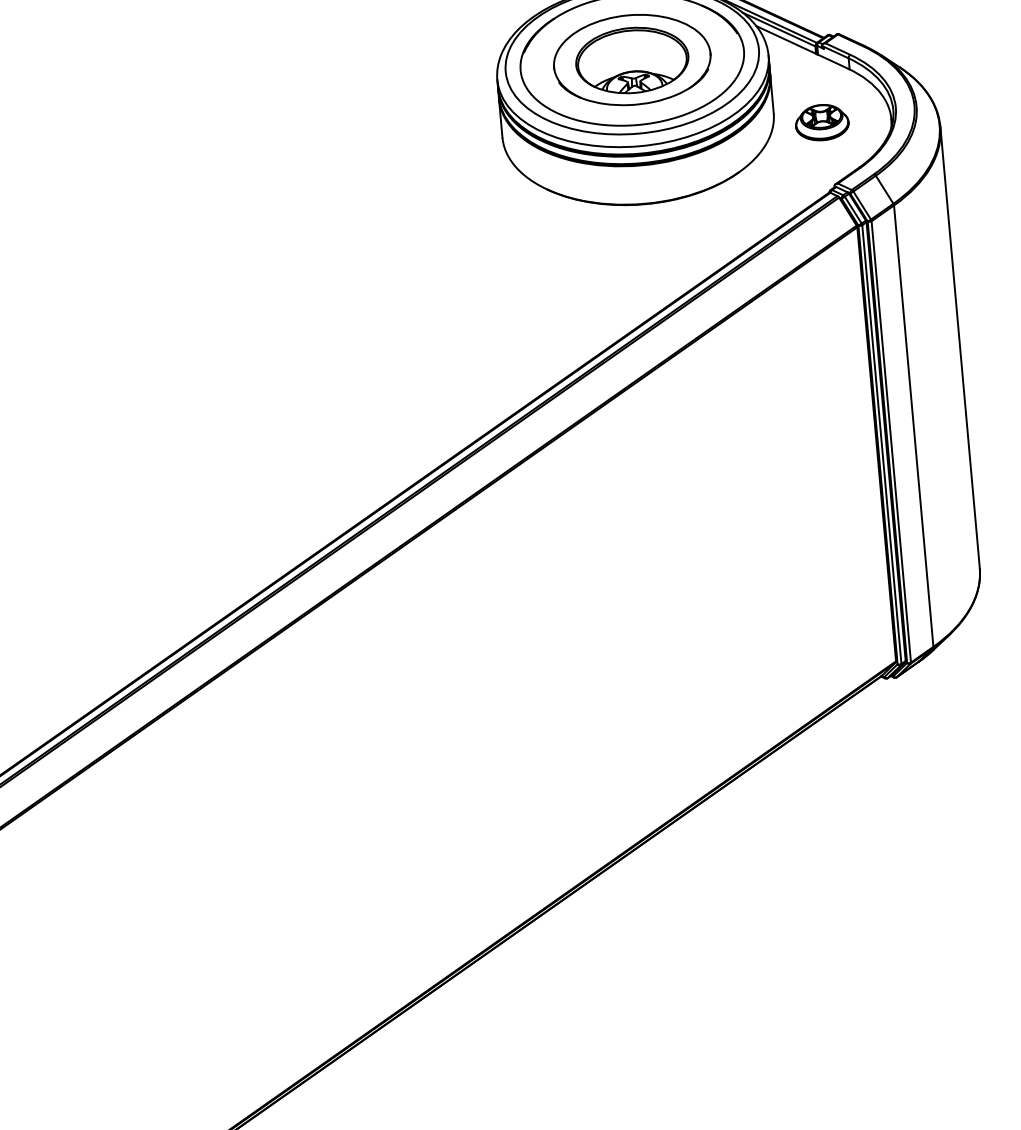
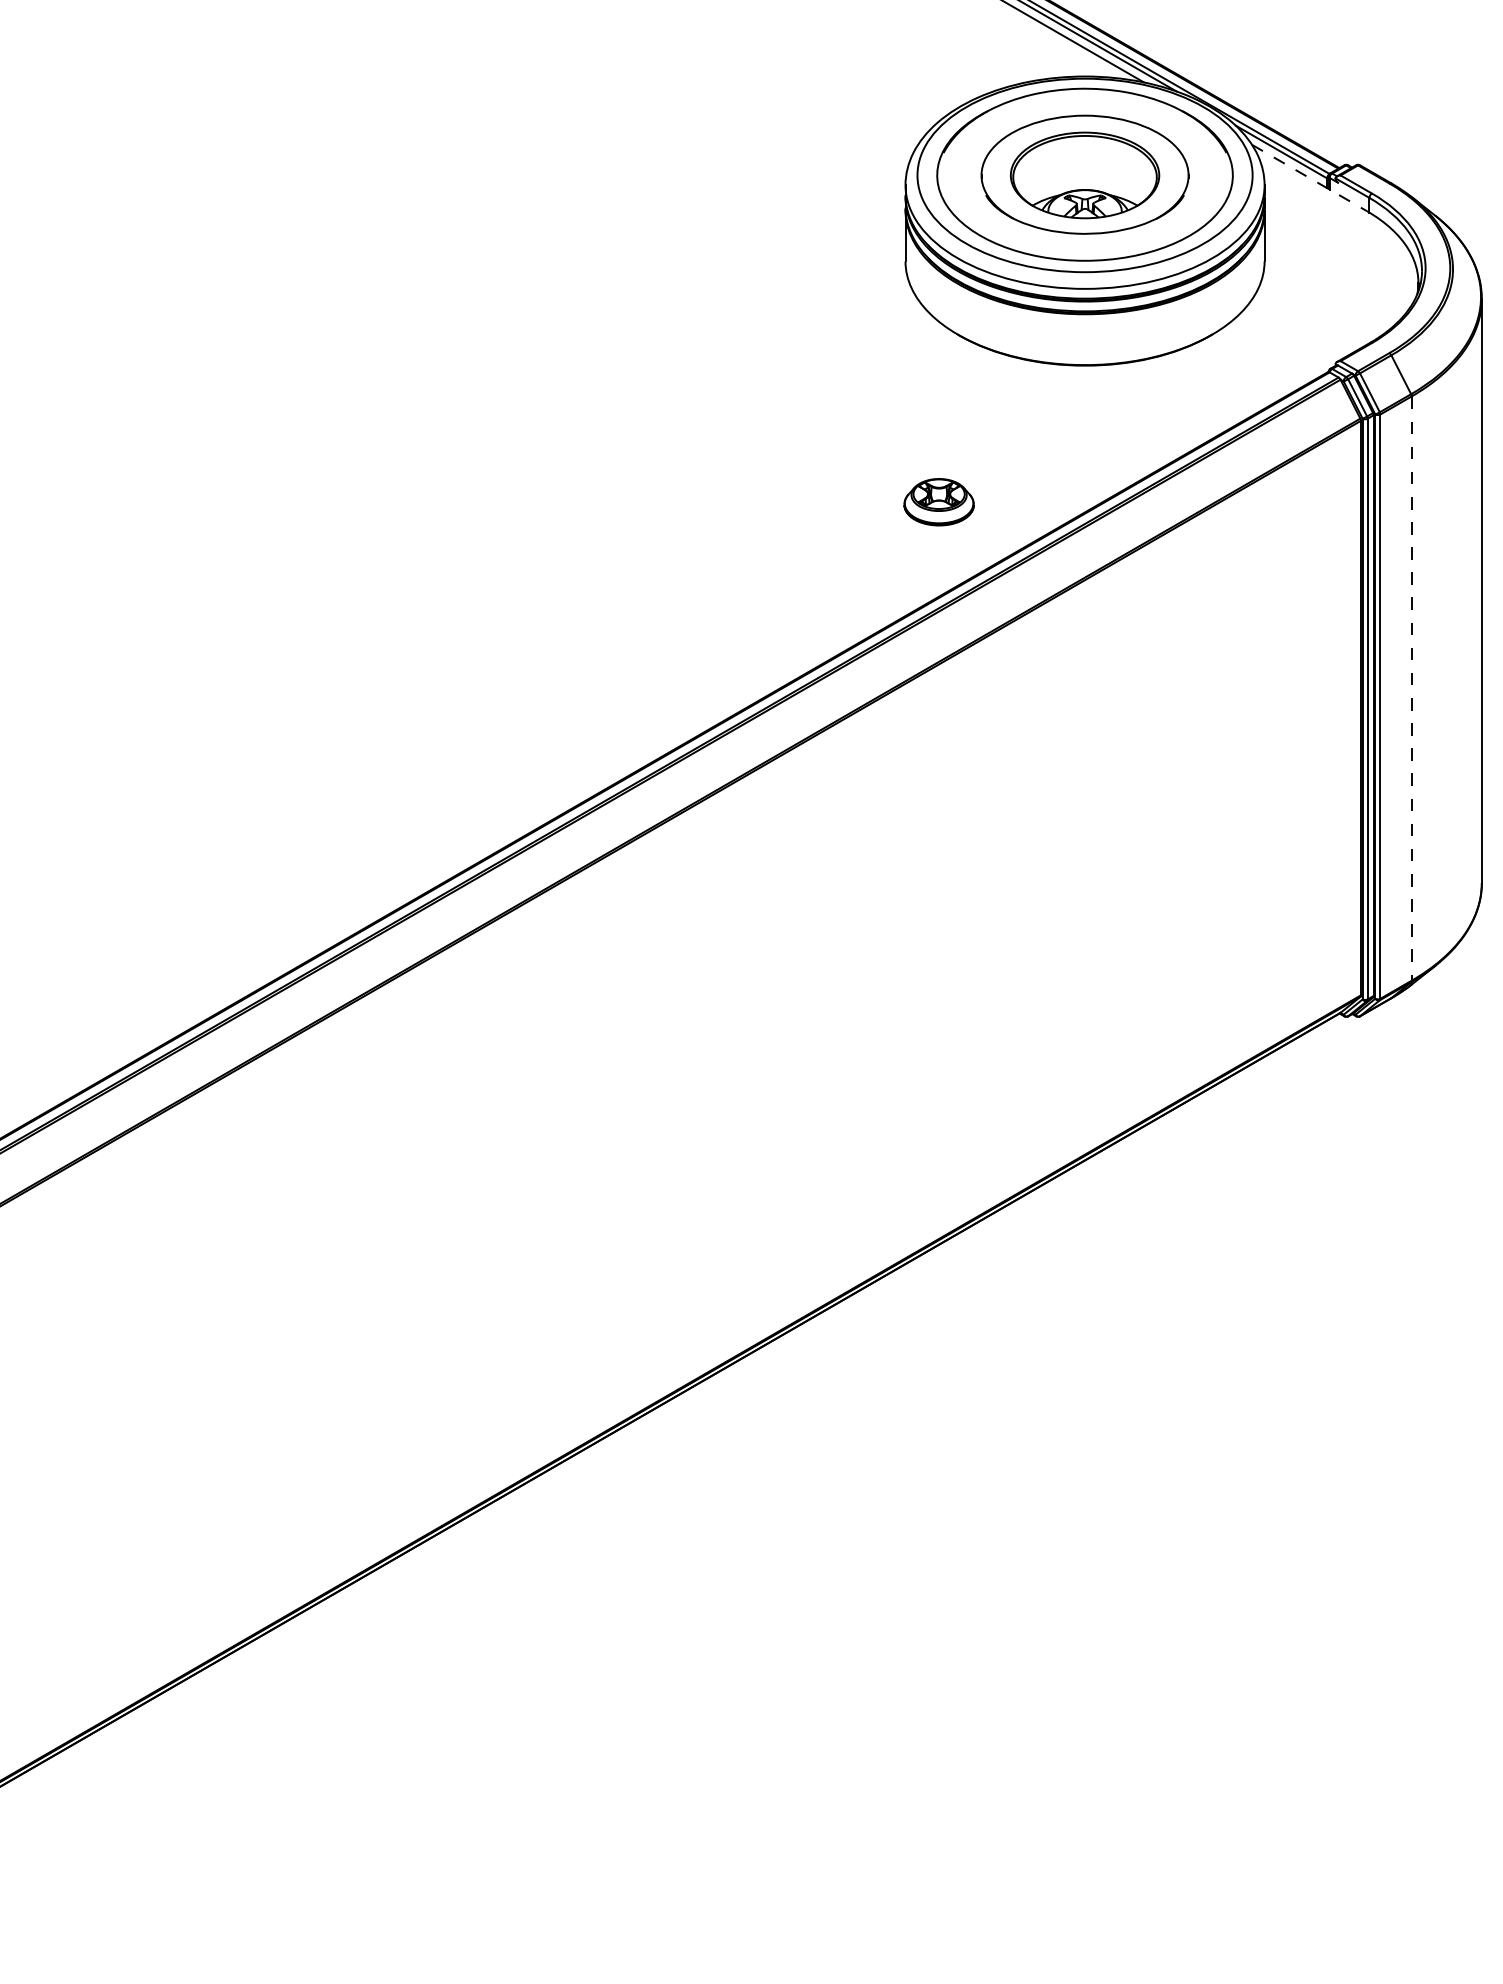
line: (802, 47) -> (1309, 178), solid -> dashed
part: (821, 122) -> (938, 502), moved
line: (913, 426) -> (1411, 689), solid -> dashed

